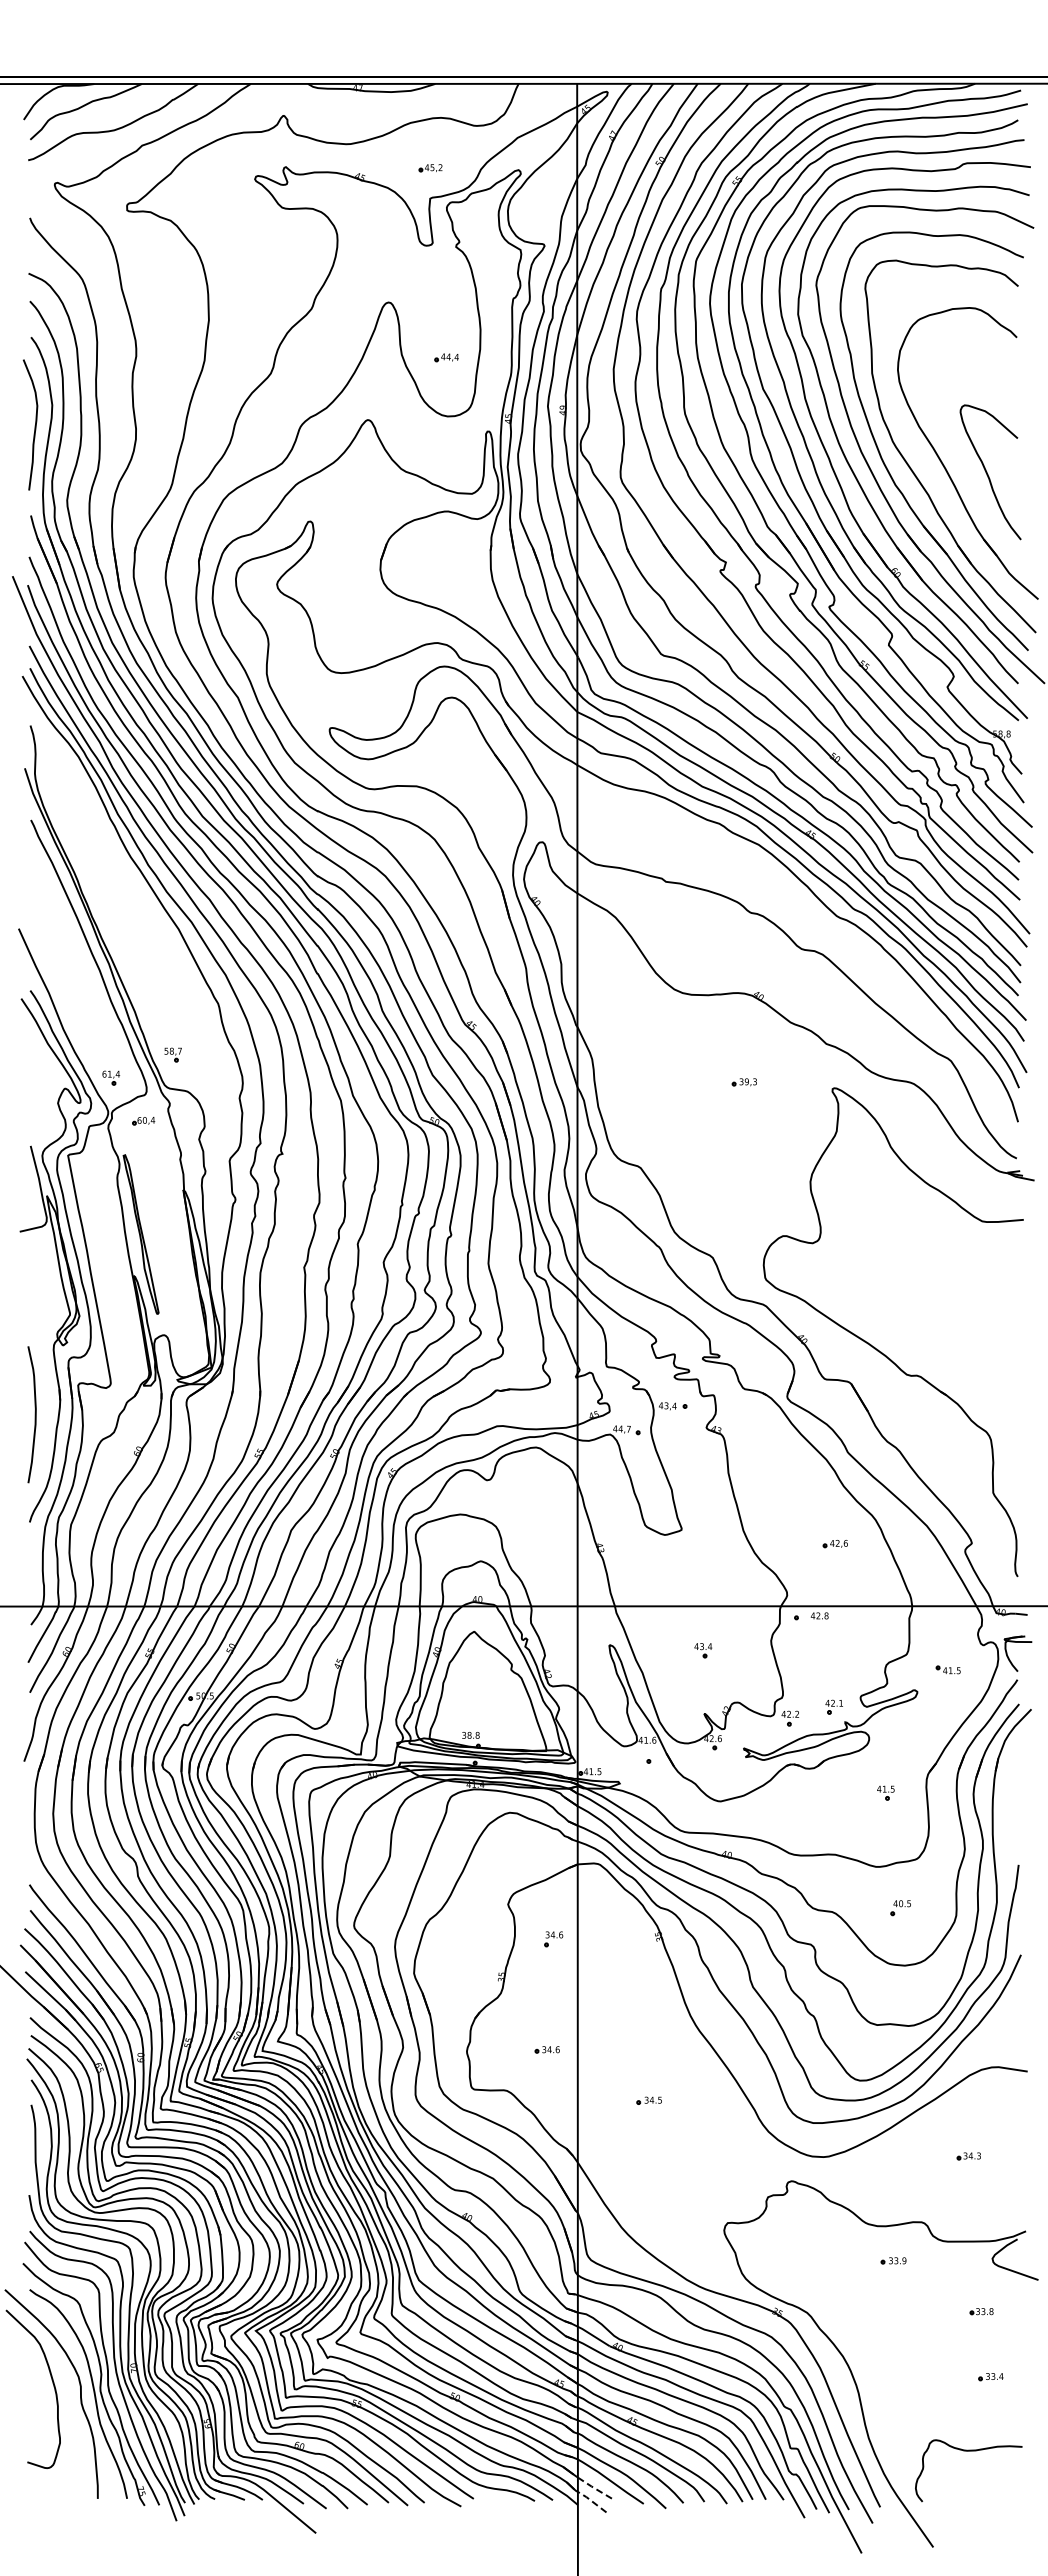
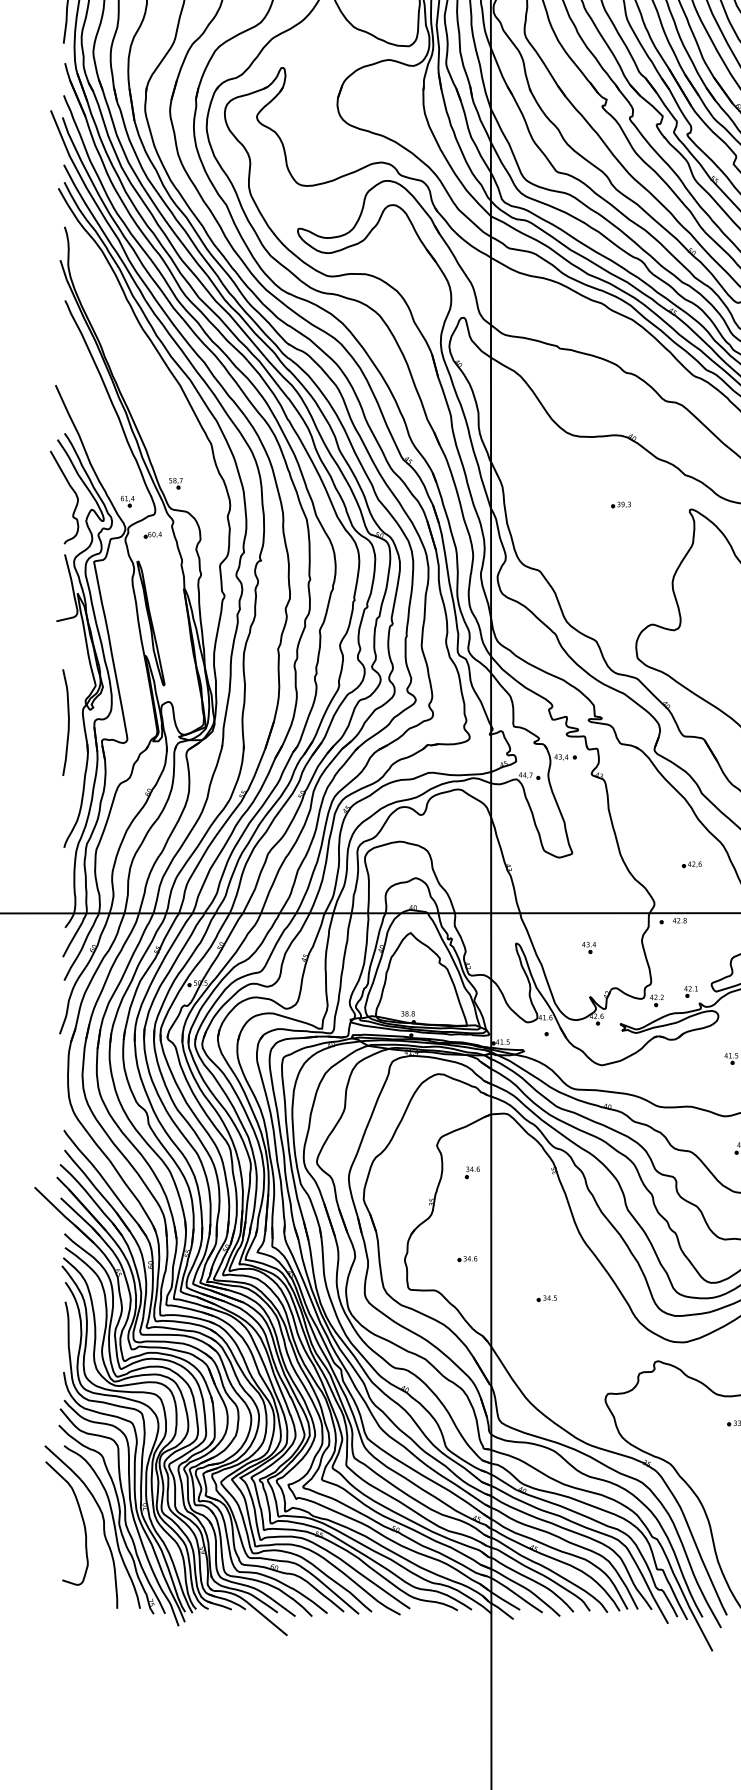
curve: (41, 1065) -> (73, 491), added
curve: (34, 1414) -> (67, 722), moved
line: (595, 2488) -> (505, 1600), dashed -> solid
line: (591, 2501) -> (501, 1610), dashed -> solid

